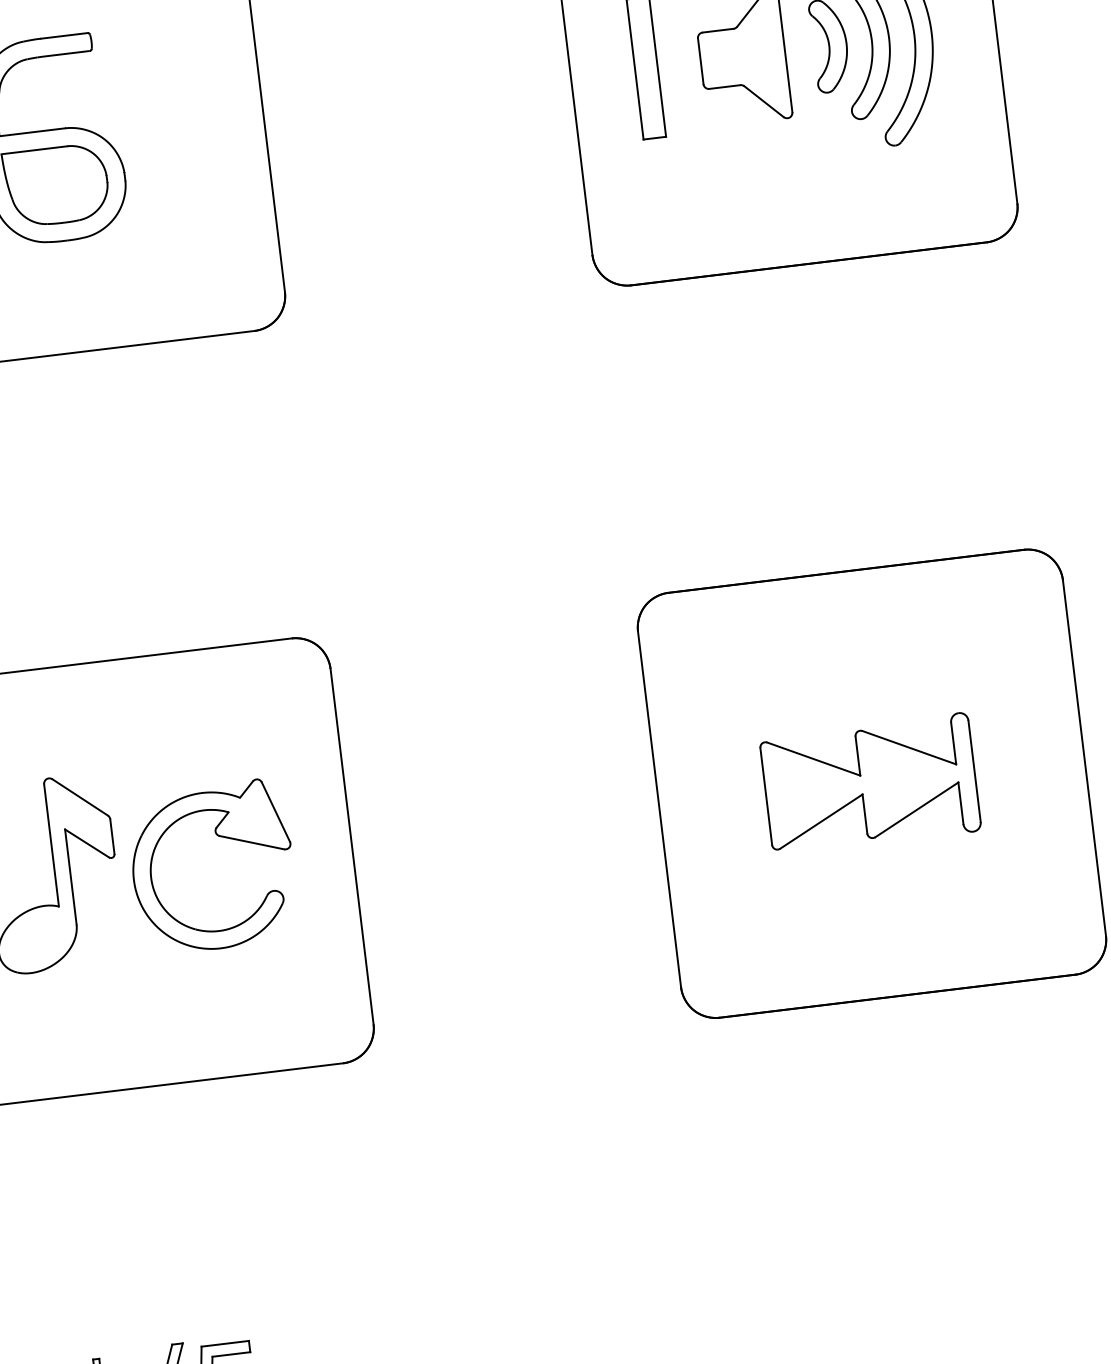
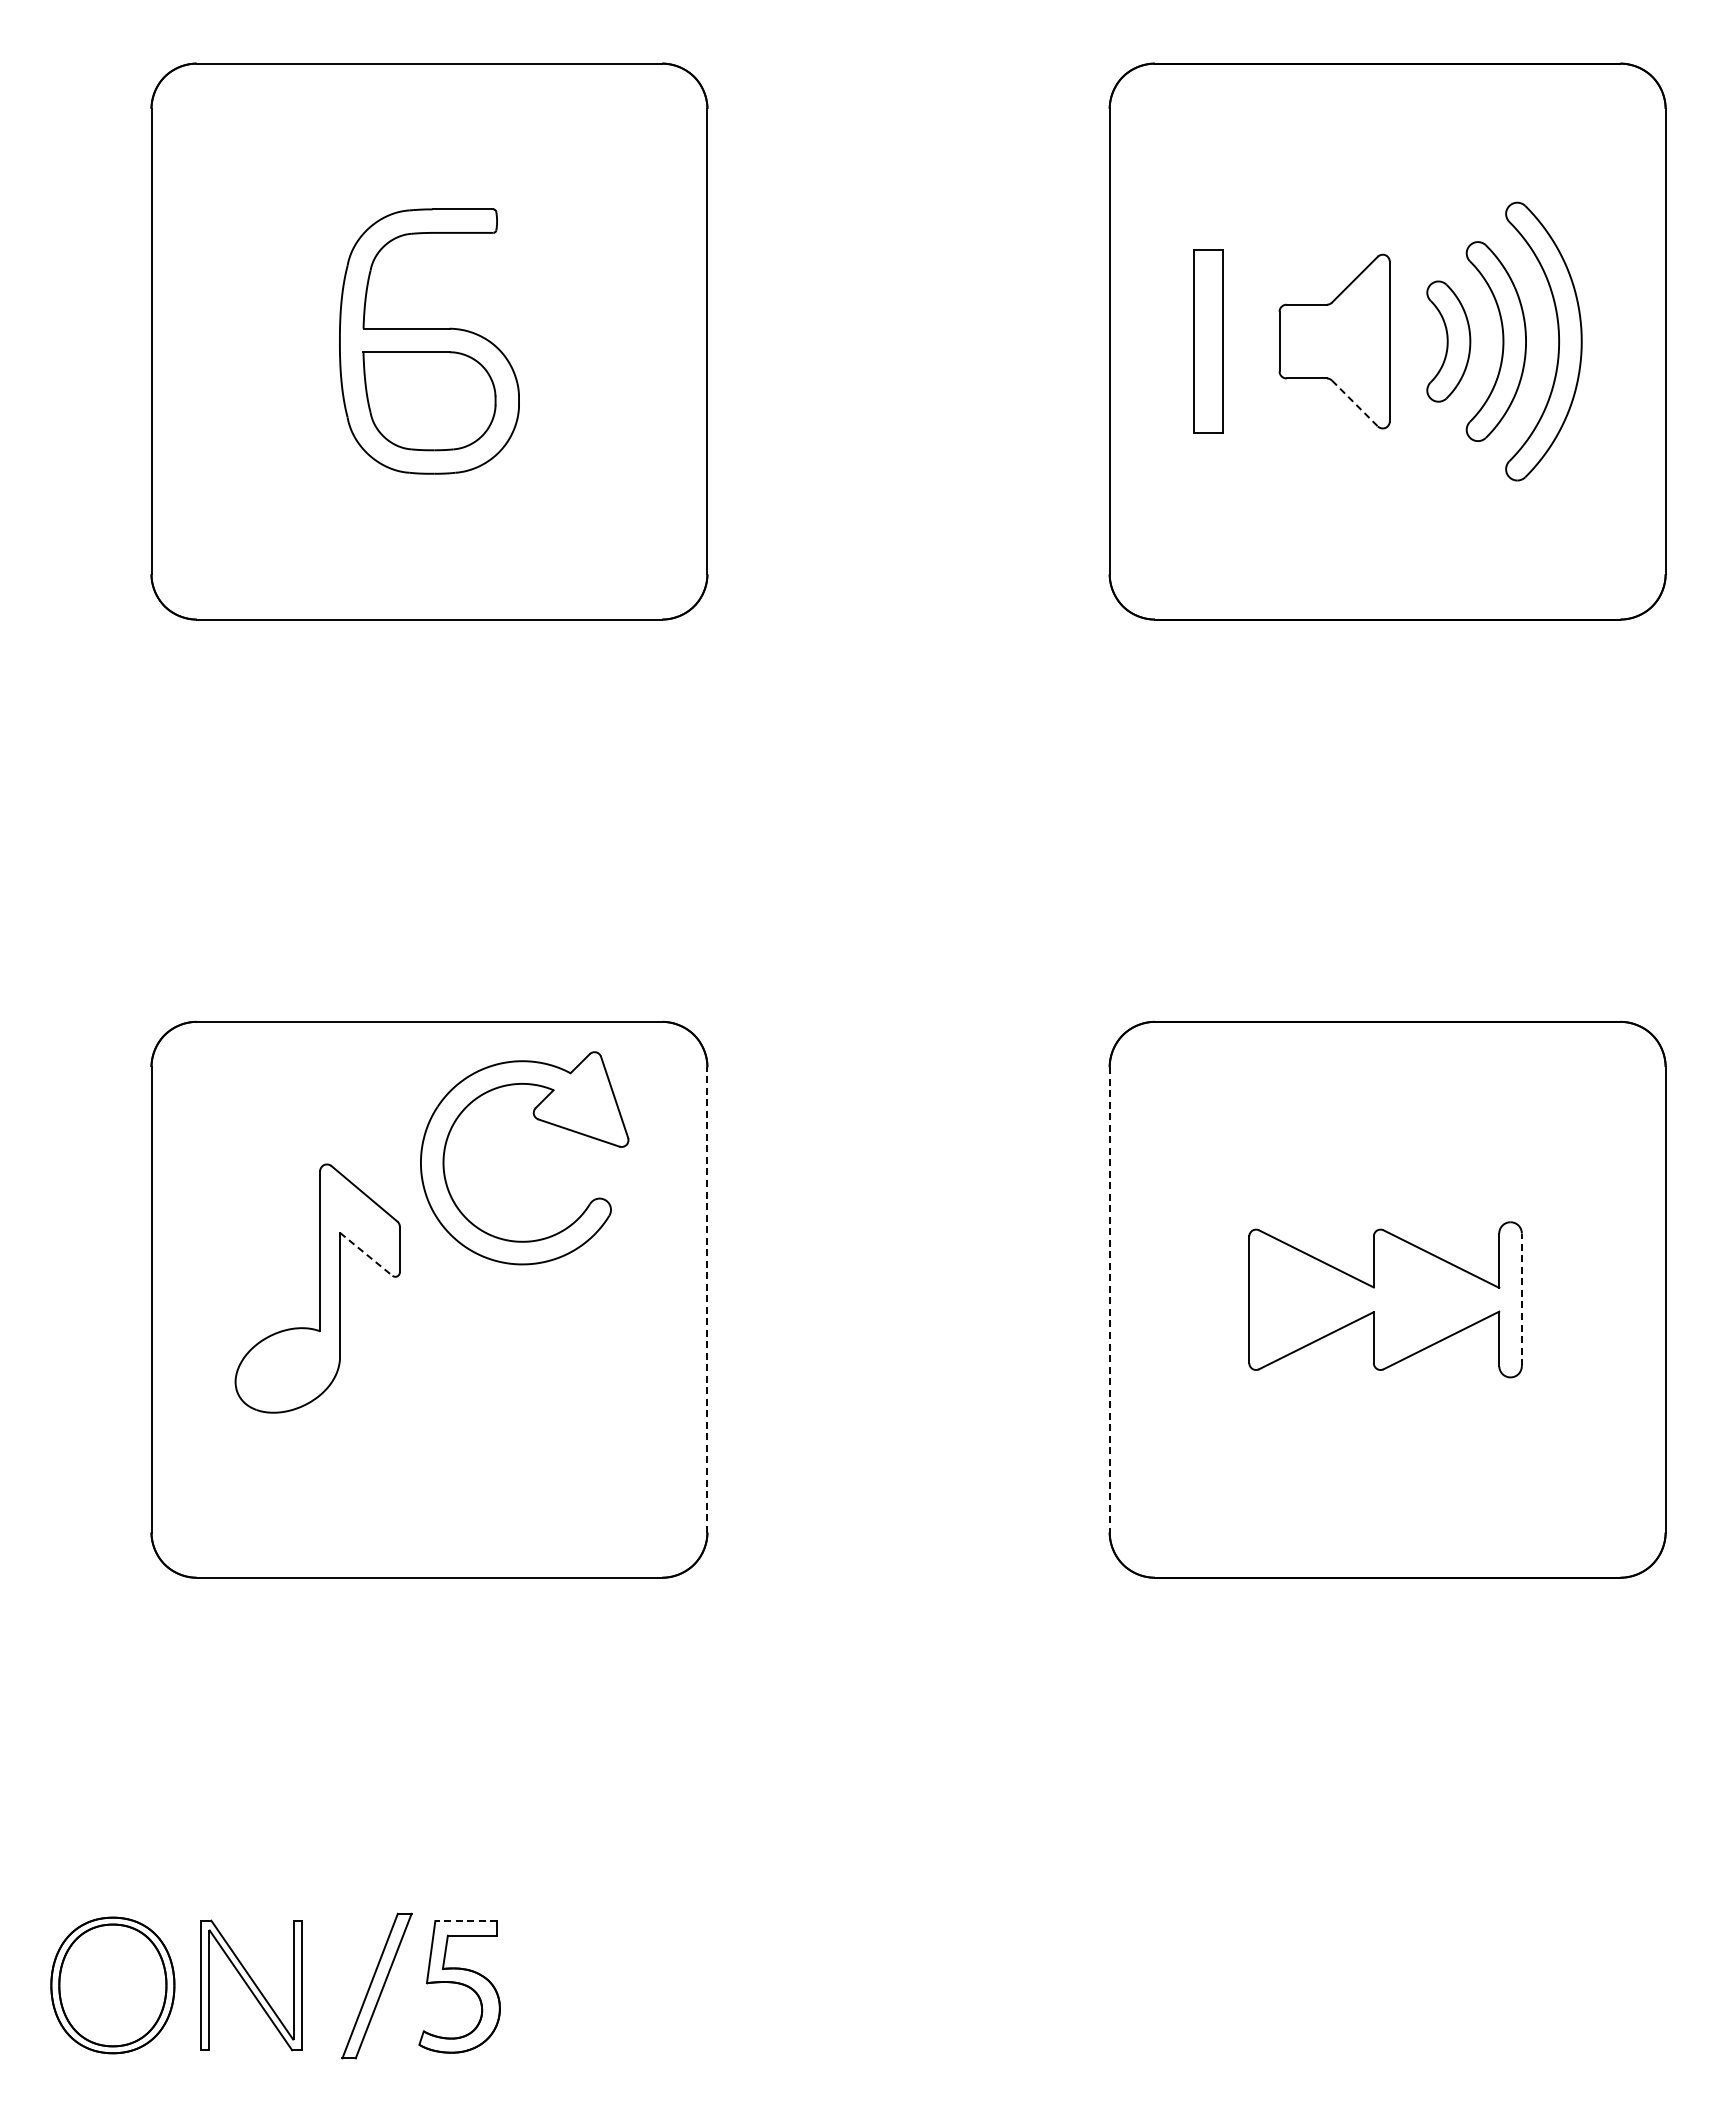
line: (764, 101) -> (1355, 403), solid -> dashed
line: (974, 771) -> (1521, 1299), solid -> dashed
line: (659, 809) -> (1109, 1299), solid -> dashed
part: (219, 836) -> (537, 1120), moved
line: (87, 843) -> (366, 1254), solid -> dashed
line: (352, 846) -> (707, 1299), solid -> dashed
line: (225, 1344) -> (466, 1921), solid -> dashed

